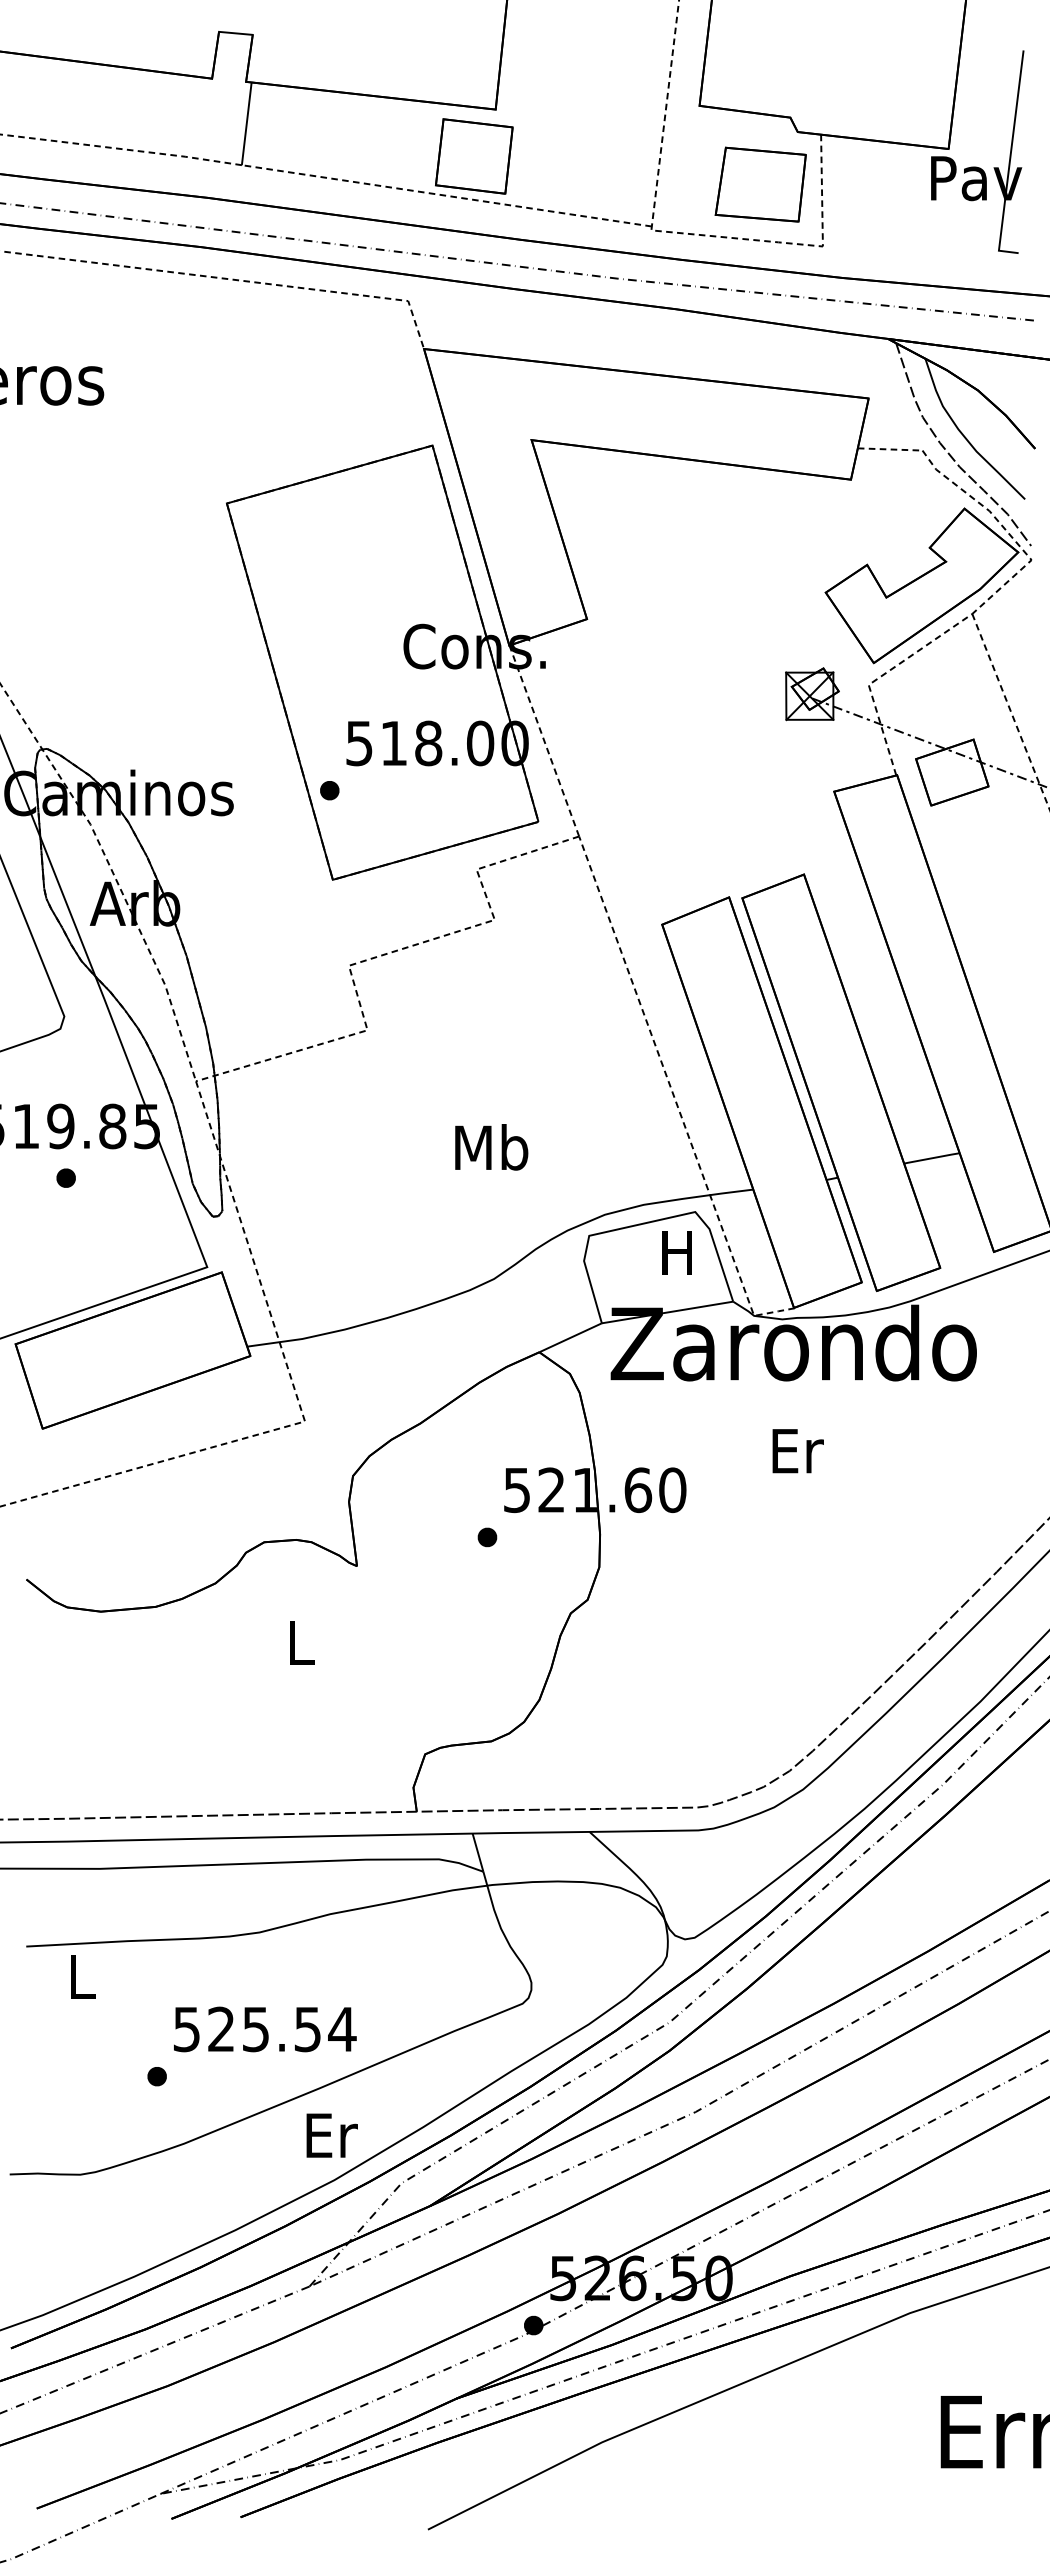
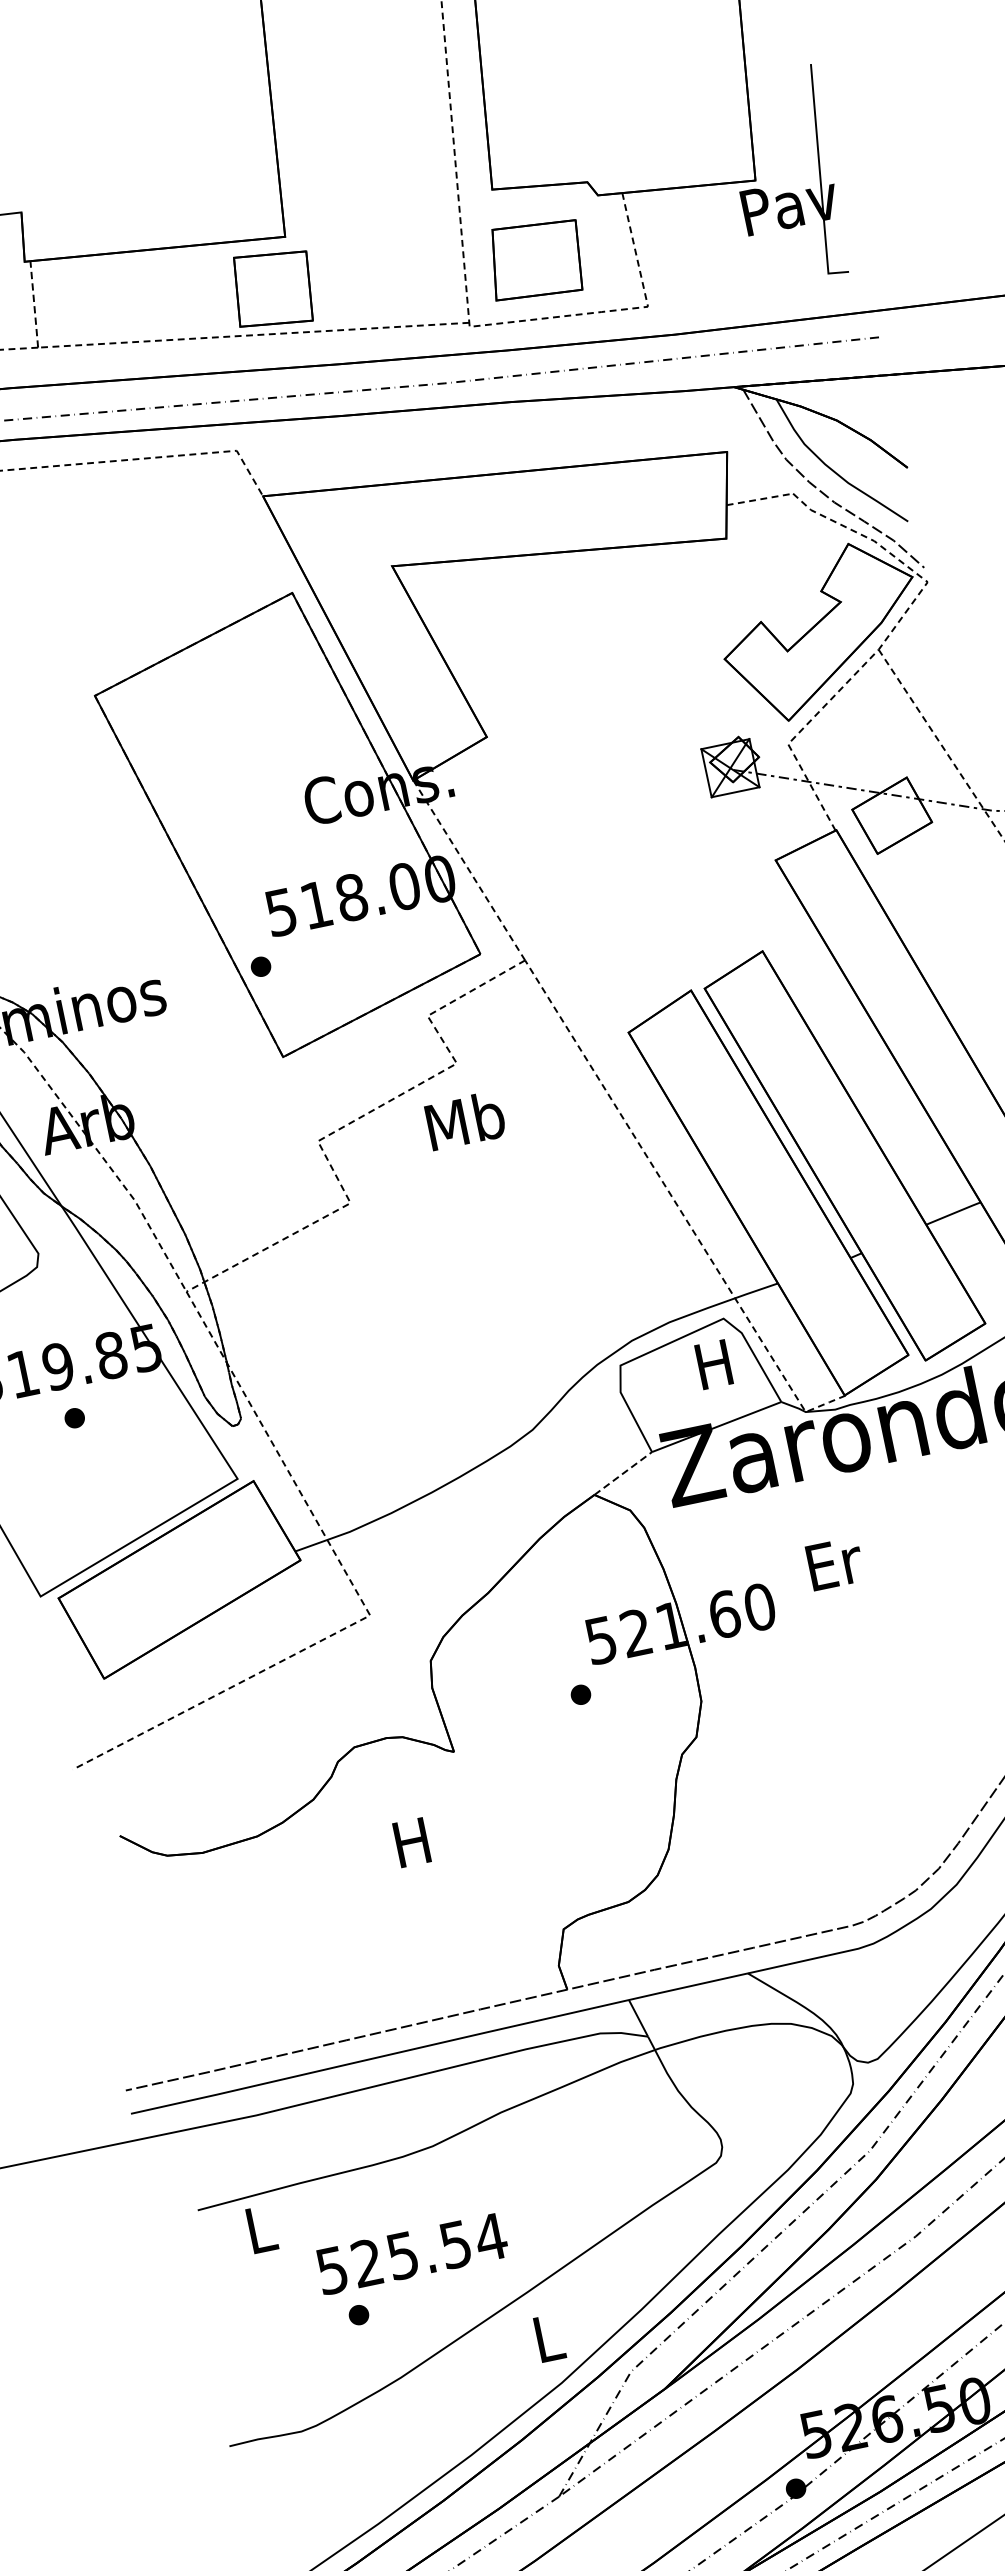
line: (246, 123) -> (33, 304), solid -> dashed
part: (760, 184) -> (535, 259), moved
text: (491, 1147) -> (465, 1120), moved
line: (571, 1337) -> (624, 1473), solid -> dashed
text: (797, 1451) -> (834, 1564), moved
text: (299, 1642) -> (411, 1842), L -> H
text: (265, 2029) -> (412, 2253), moved
text: (331, 2135) -> (549, 2338), Er -> L

